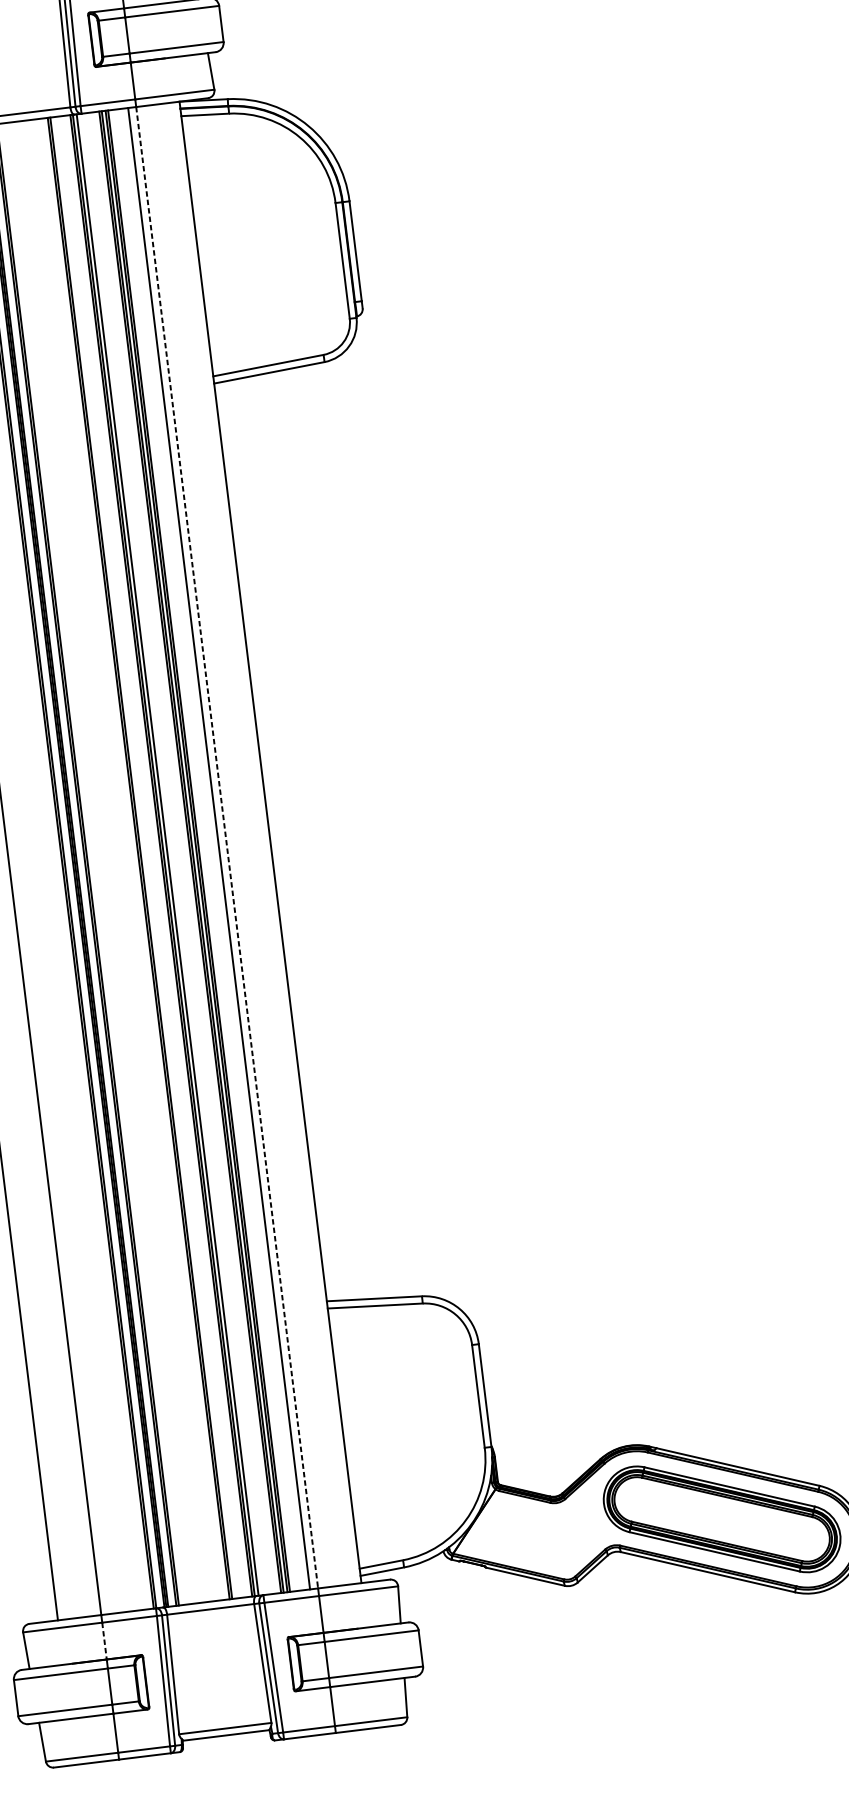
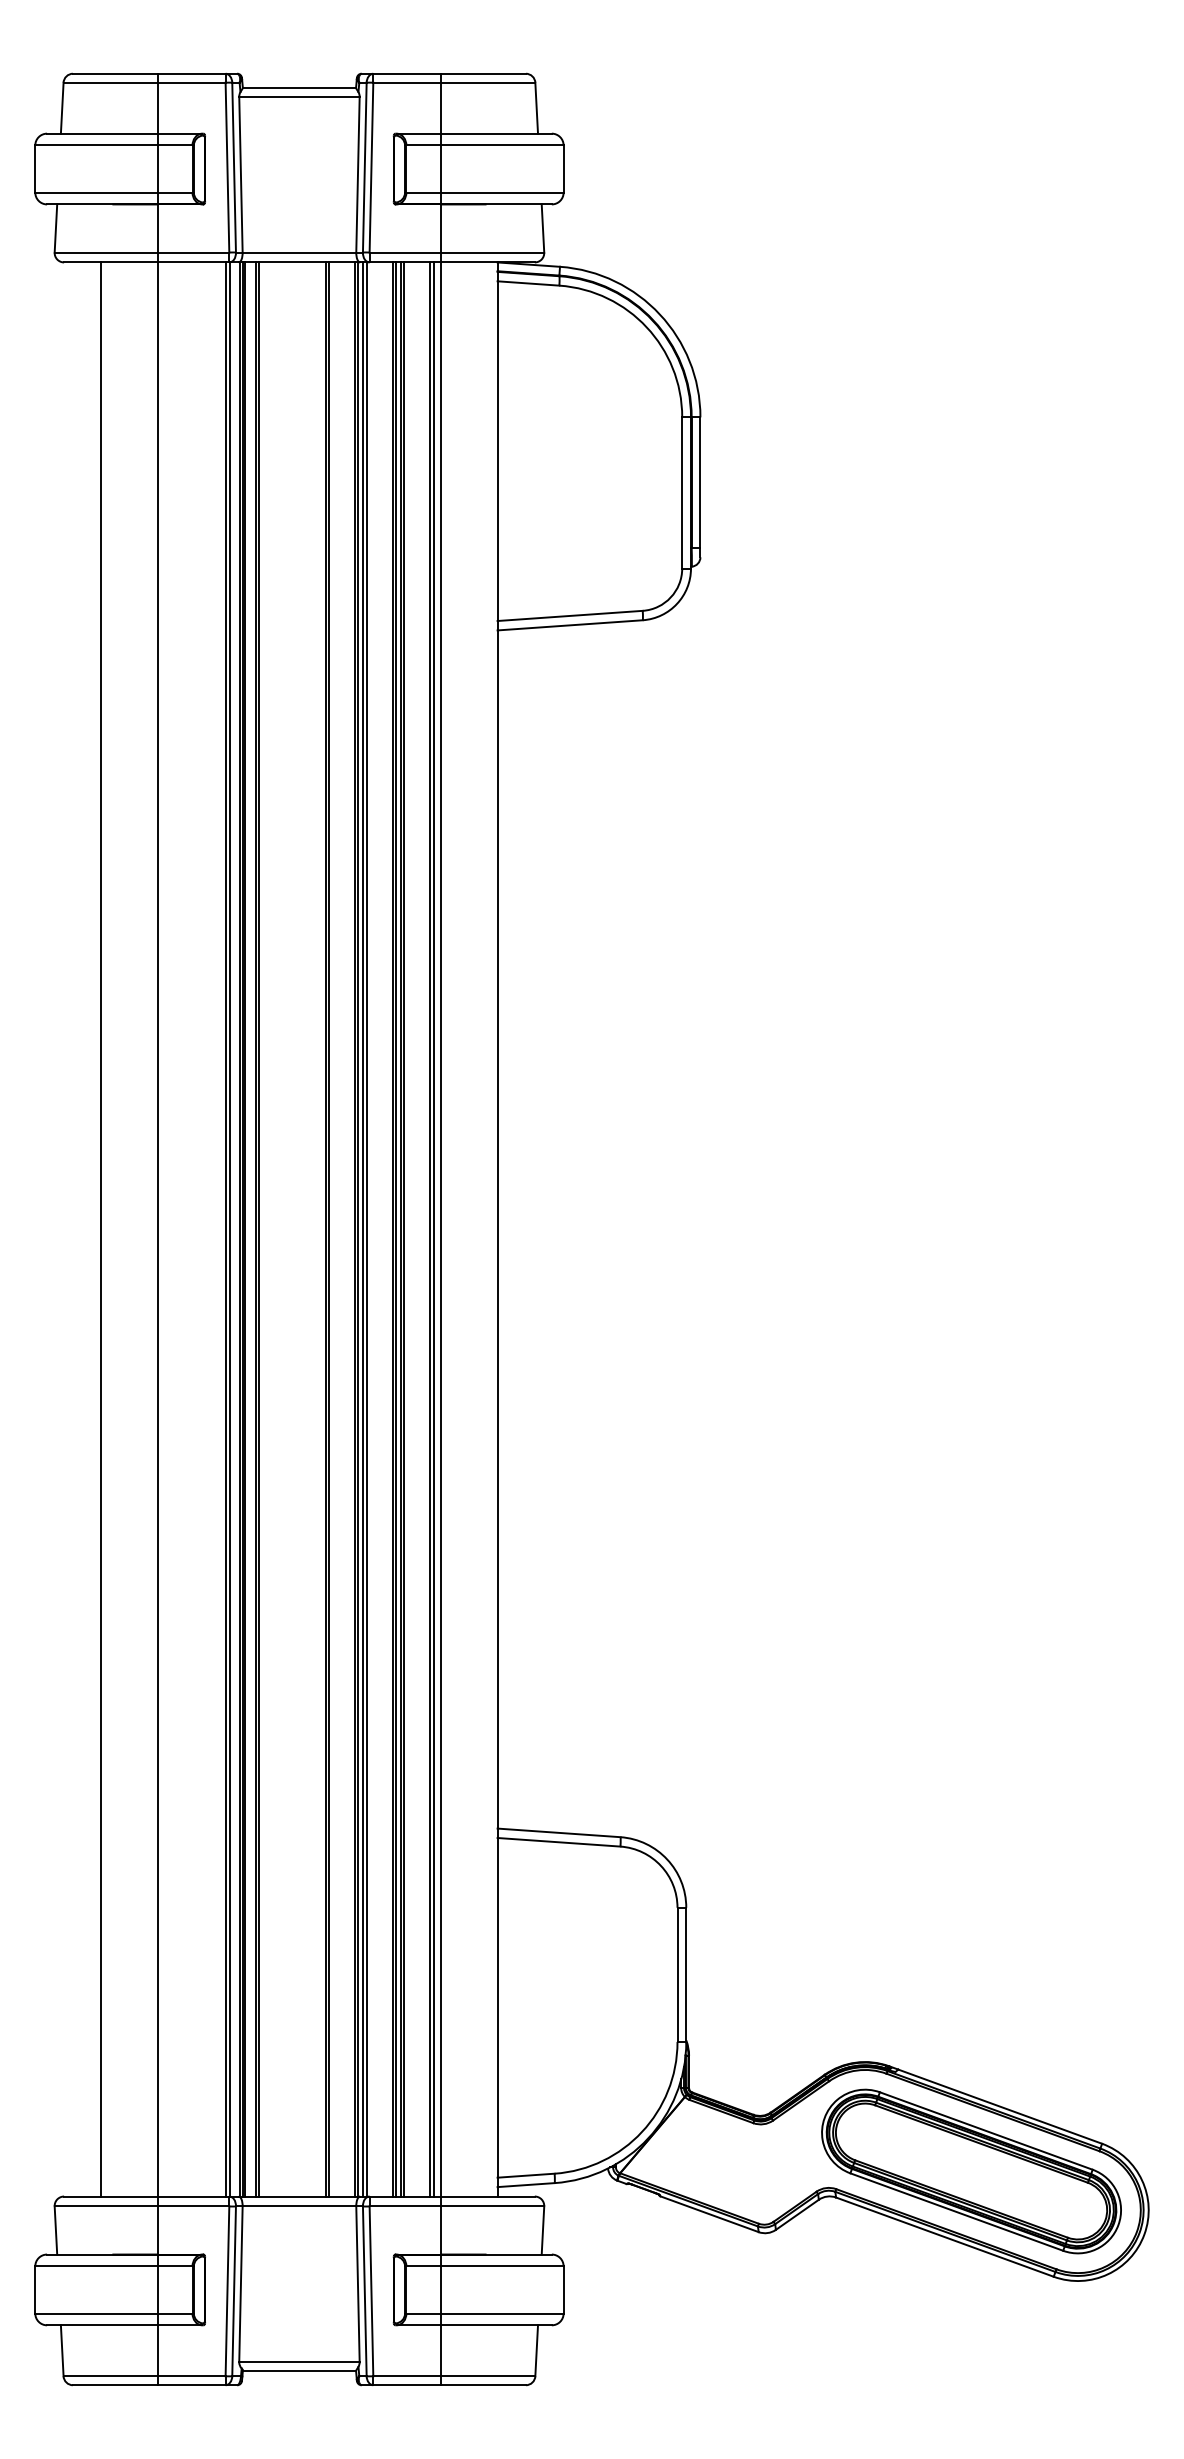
line: (226, 847) -> (440, 1229), dashed -> solid
line: (221, 848) -> (433, 1229), added
line: (170, 854) -> (366, 1229), added
line: (104, 1641) -> (157, 2230), dashed -> solid

